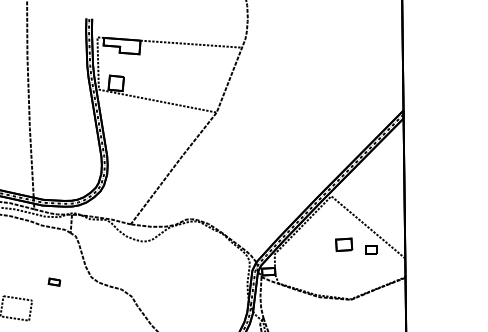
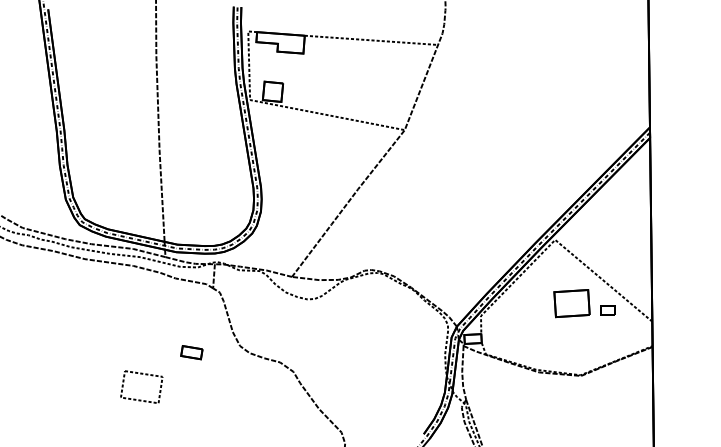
part: (343, 244) -> (571, 303), size x1.67
part: (54, 281) -> (191, 352), size x1.43

